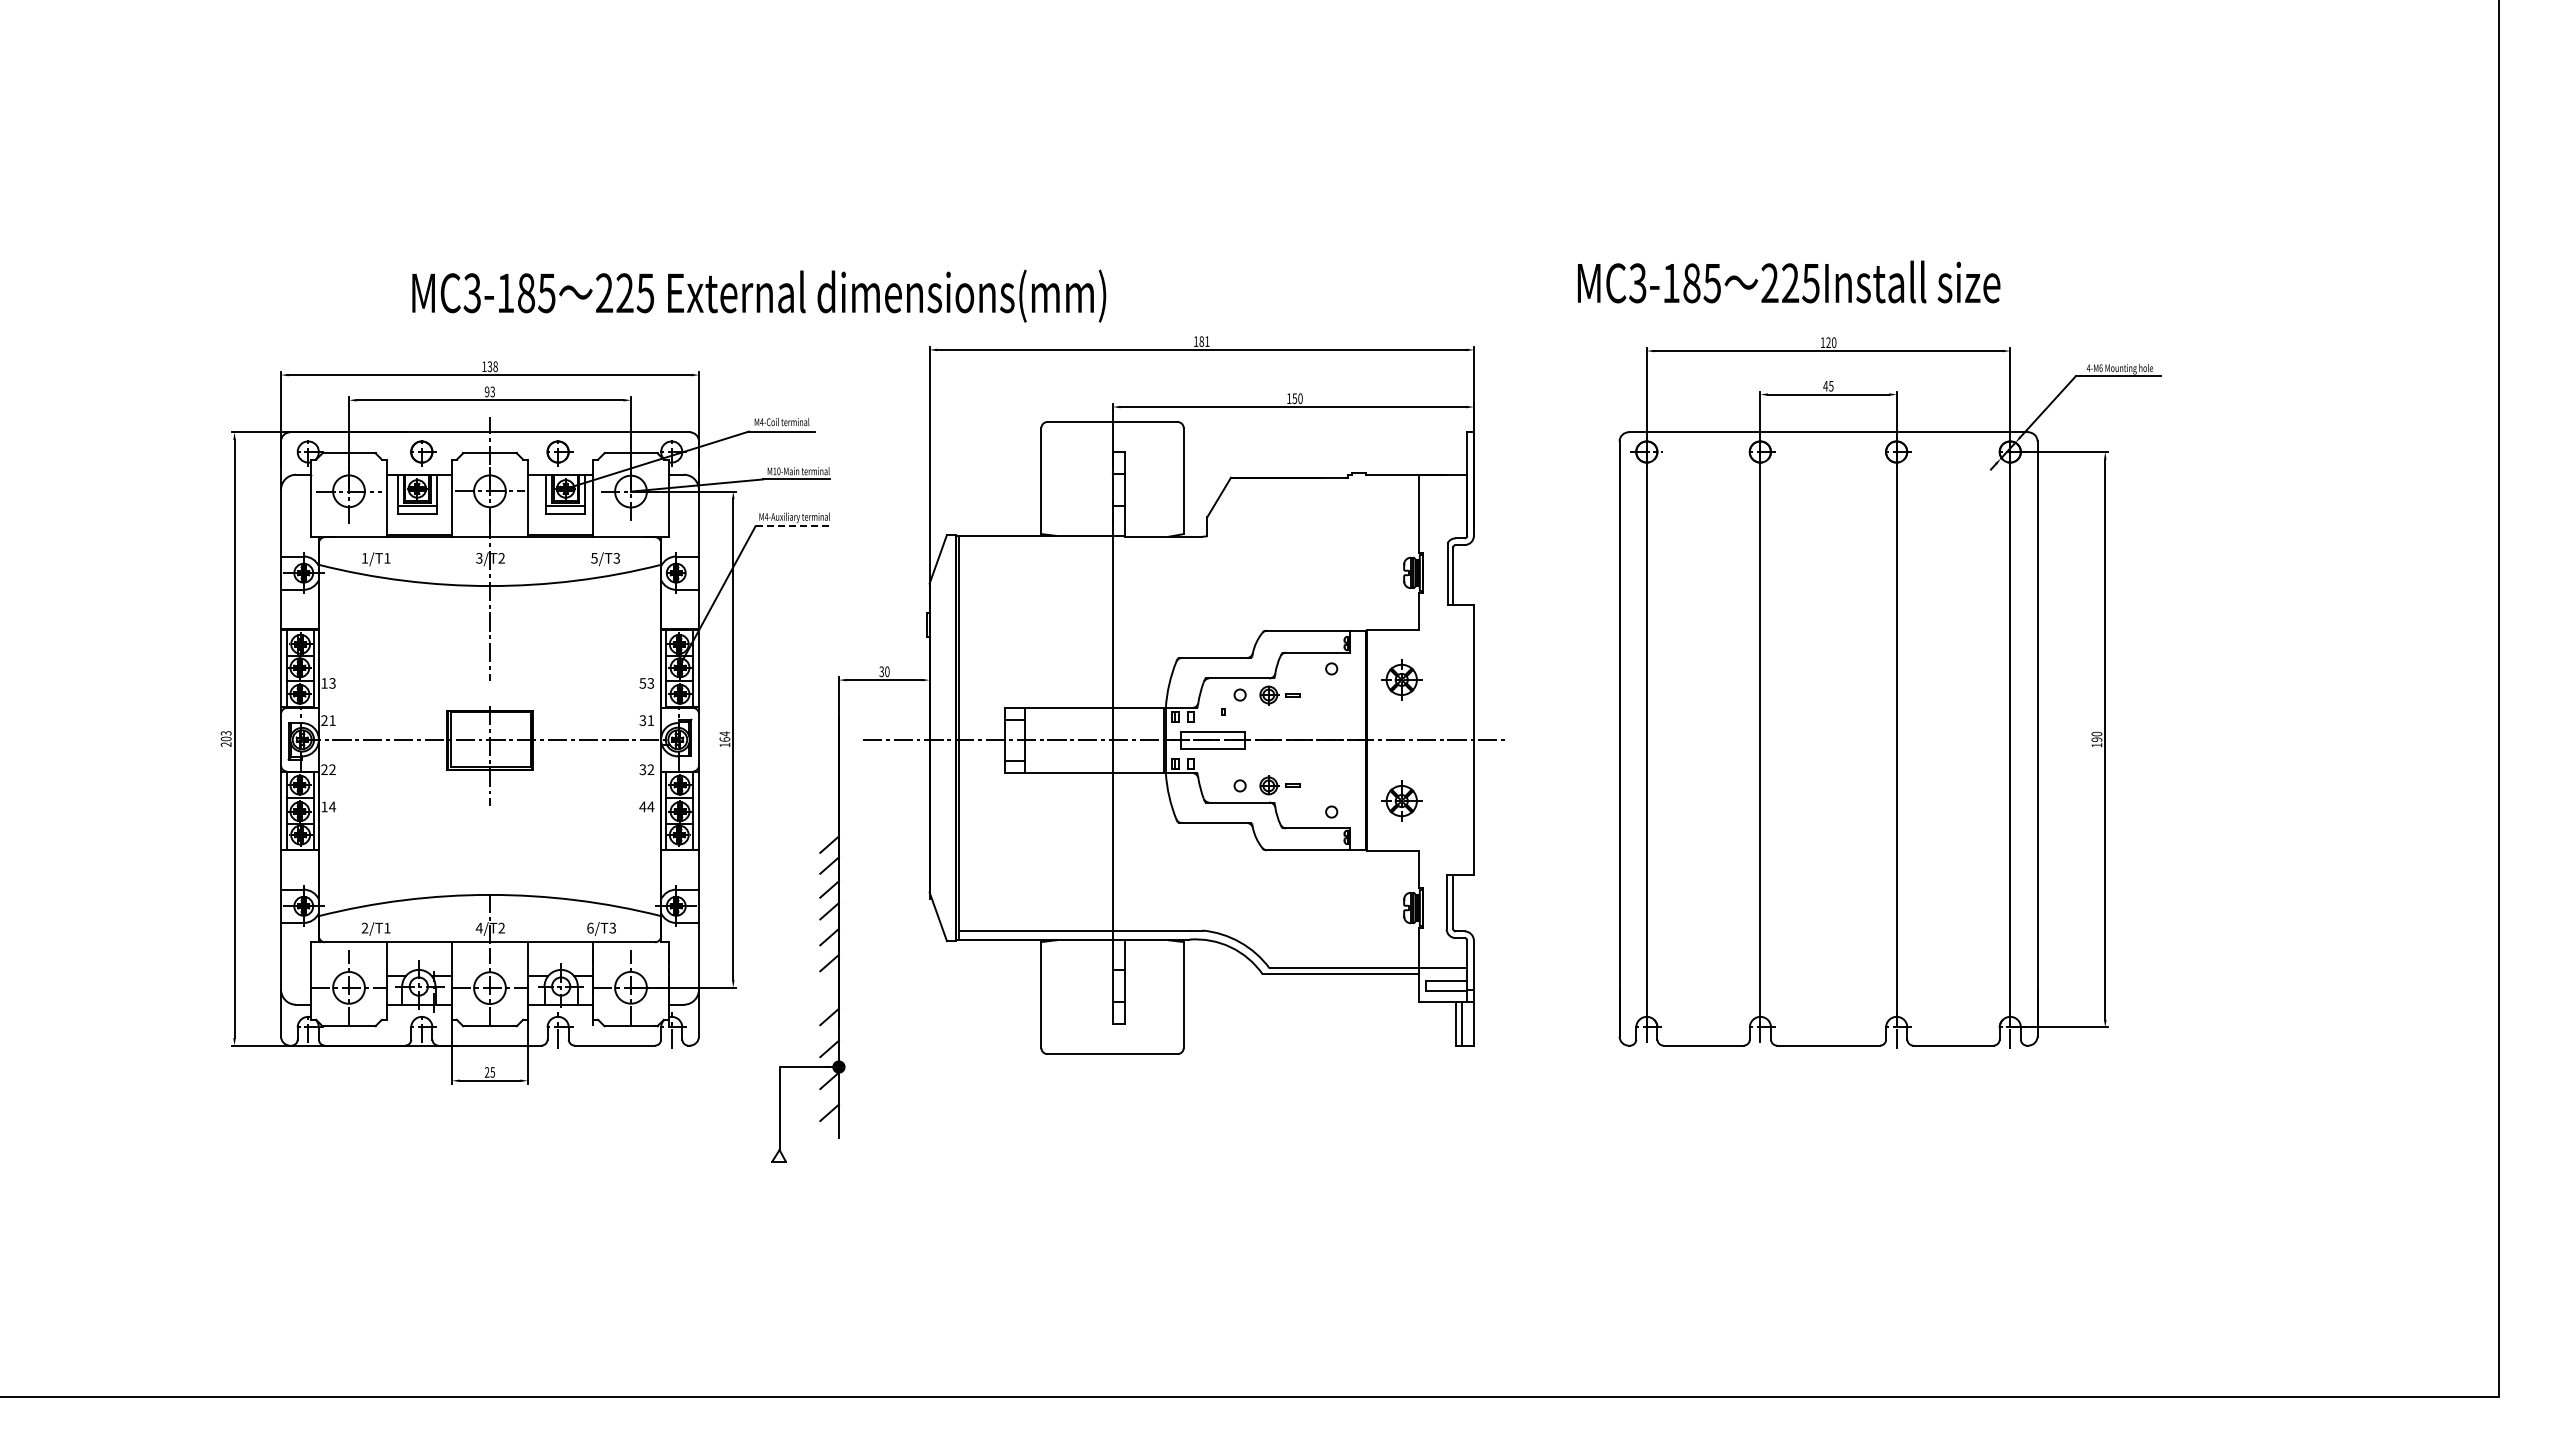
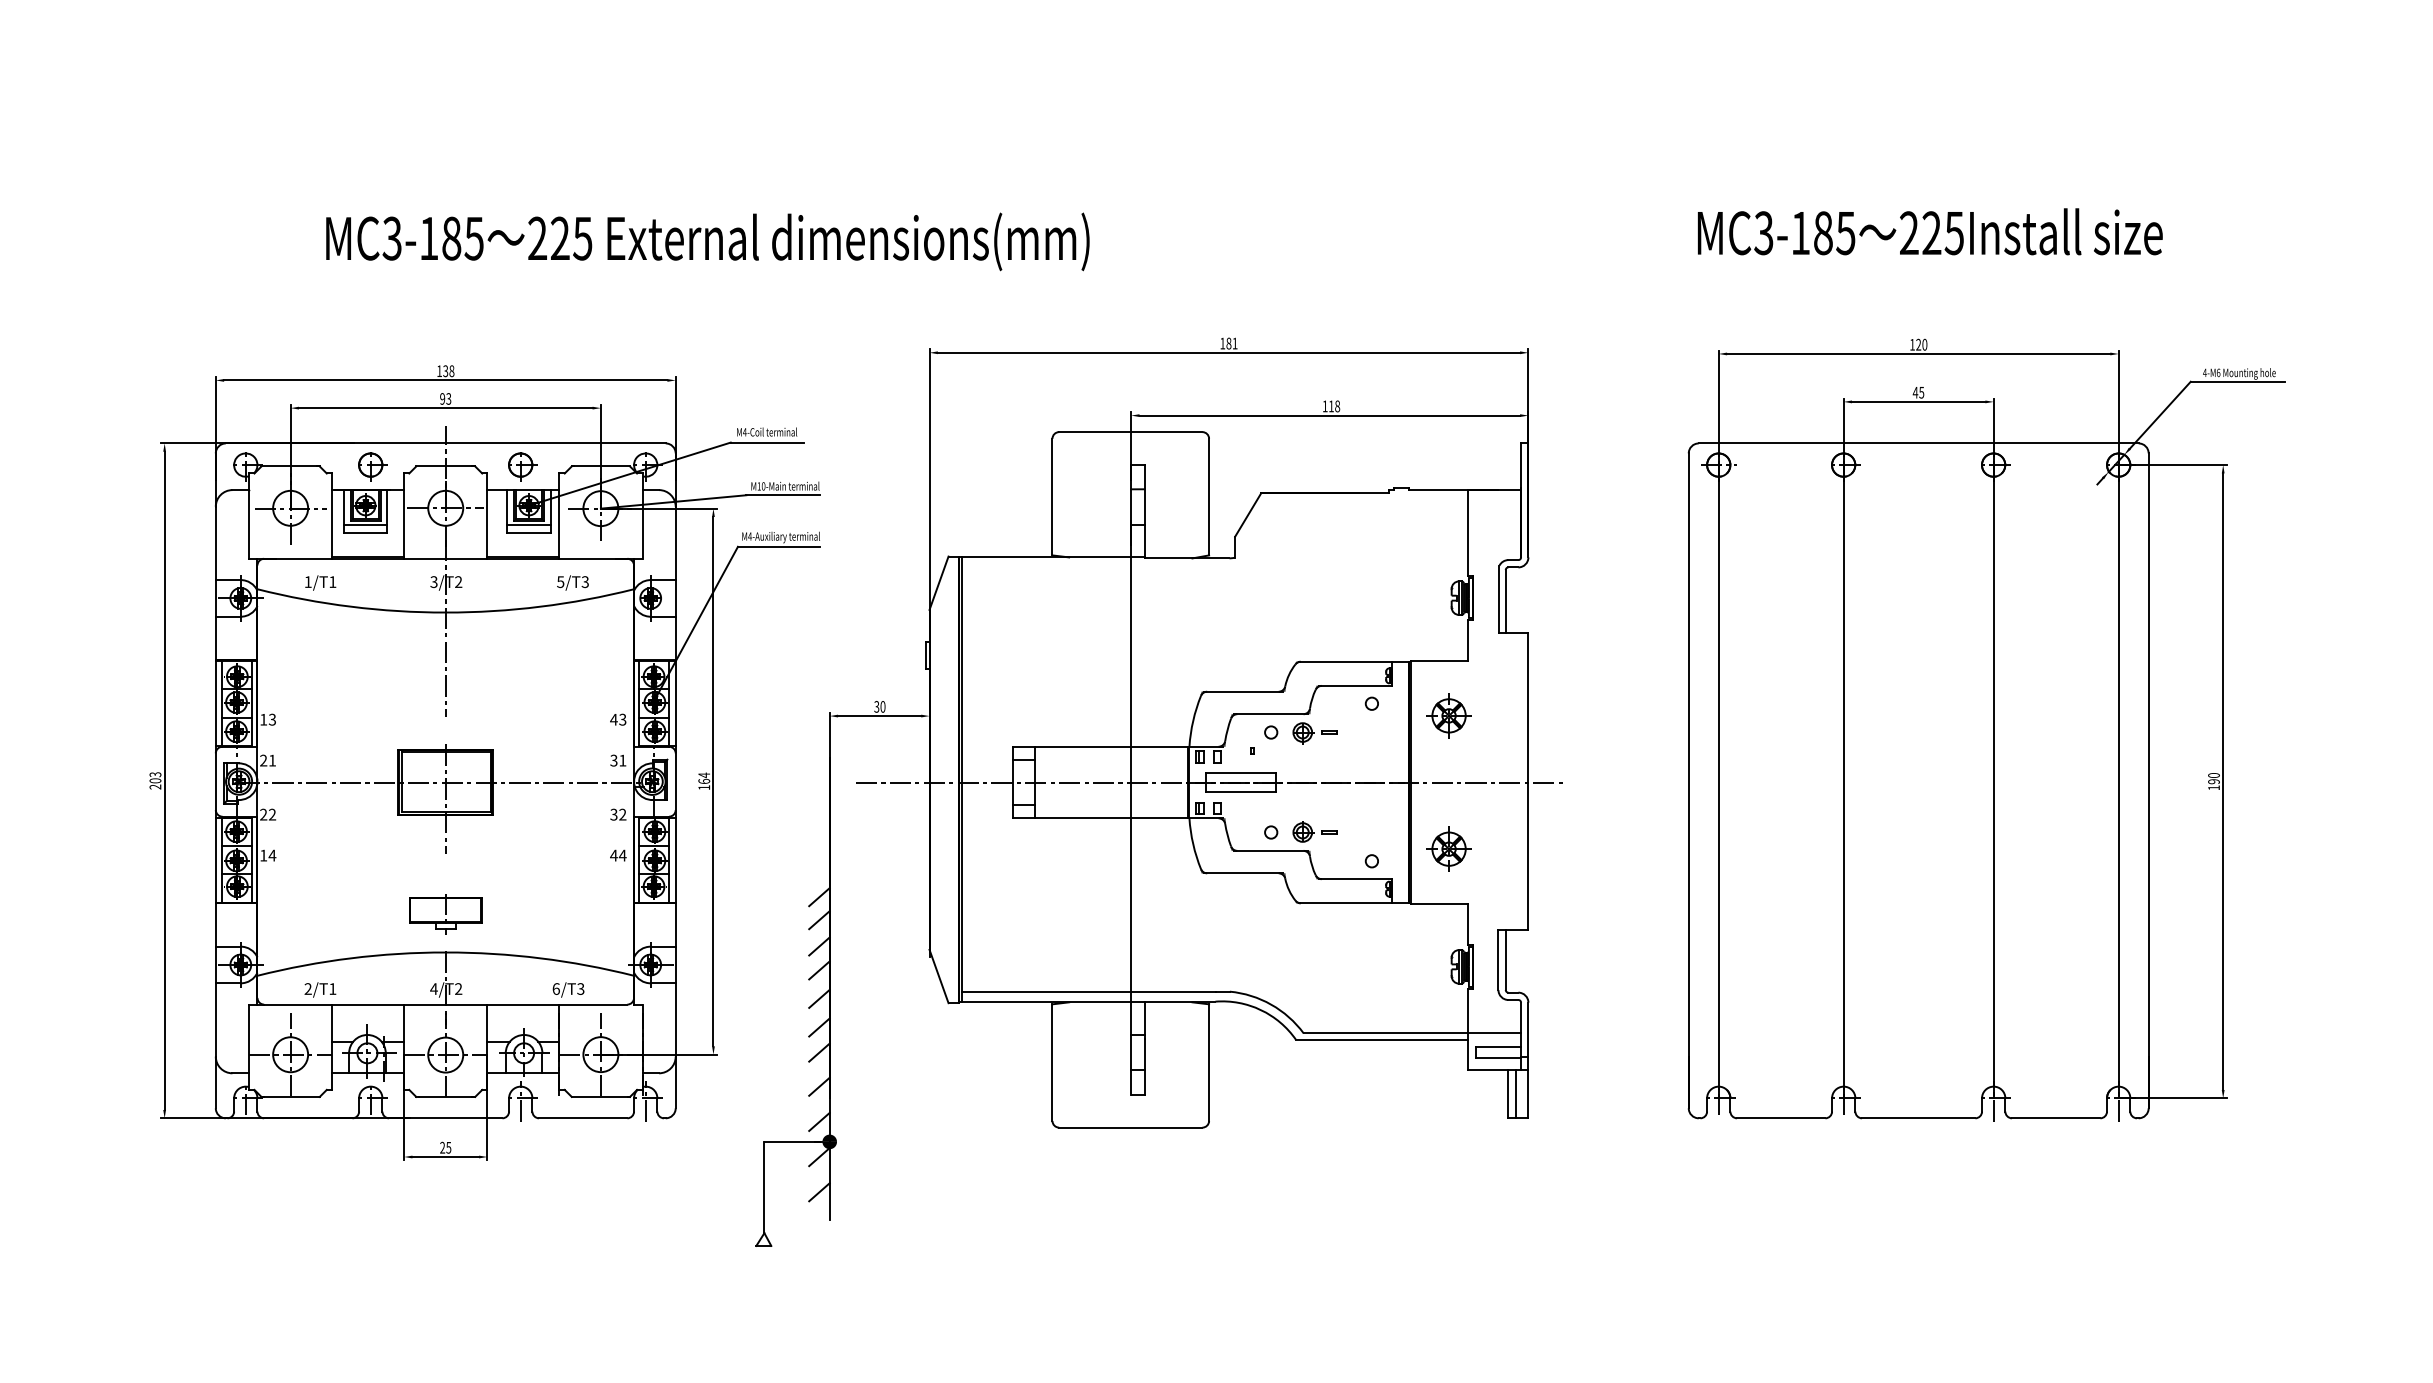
text: (1789, 281) -> (1930, 231), moved
text: (759, 295) -> (708, 241), moved
text: (1297, 398) -> (1334, 406), 150 -> 118
line: (793, 526) -> (779, 547), dashed -> solid
text: (642, 683) -> (613, 719), 53 -> 43
part: (489, 860) -> (445, 914), added
line: (829, 985) -> (819, 1052), added

